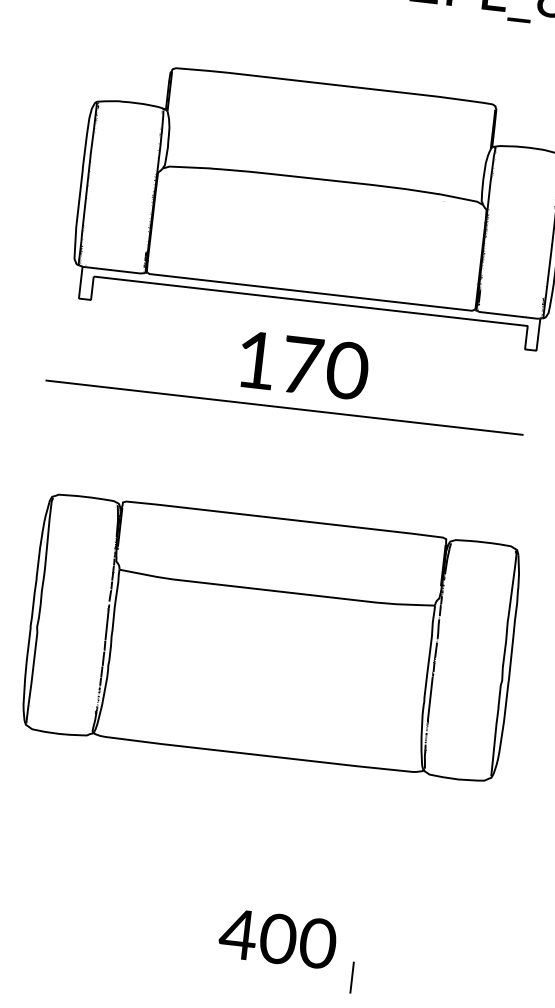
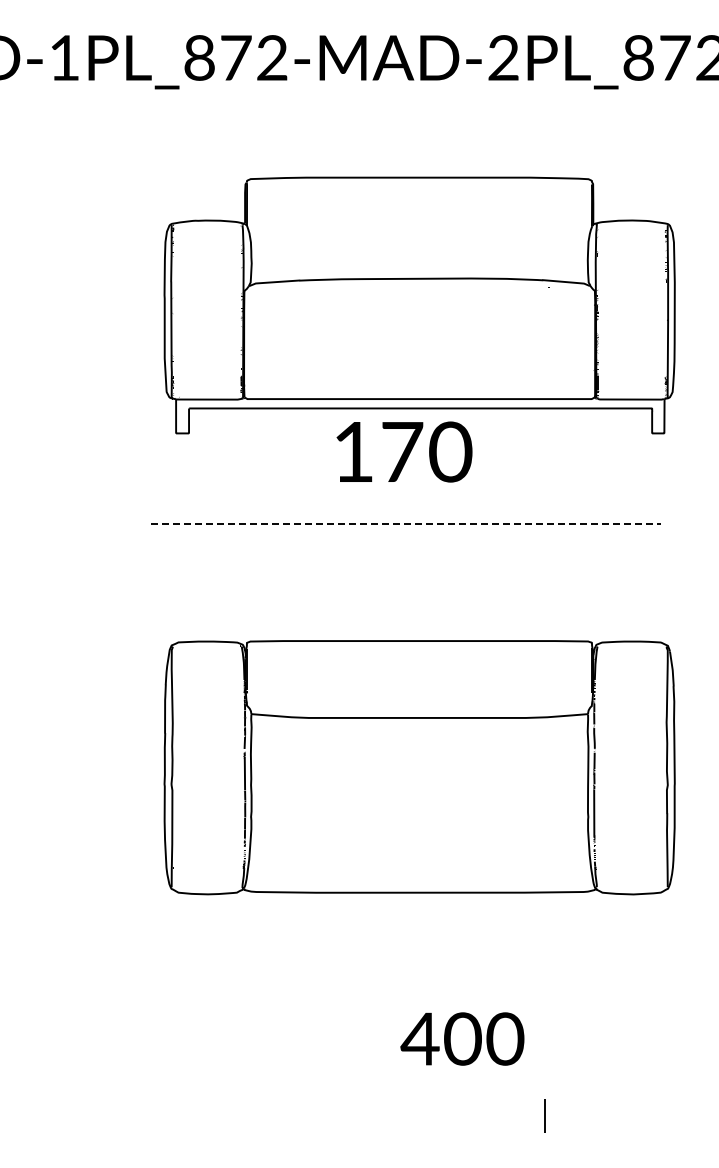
text: (304, 365) -> (404, 451), moved
line: (285, 407) -> (406, 523), solid -> dashed
text: (277, 938) -> (462, 1038), moved

